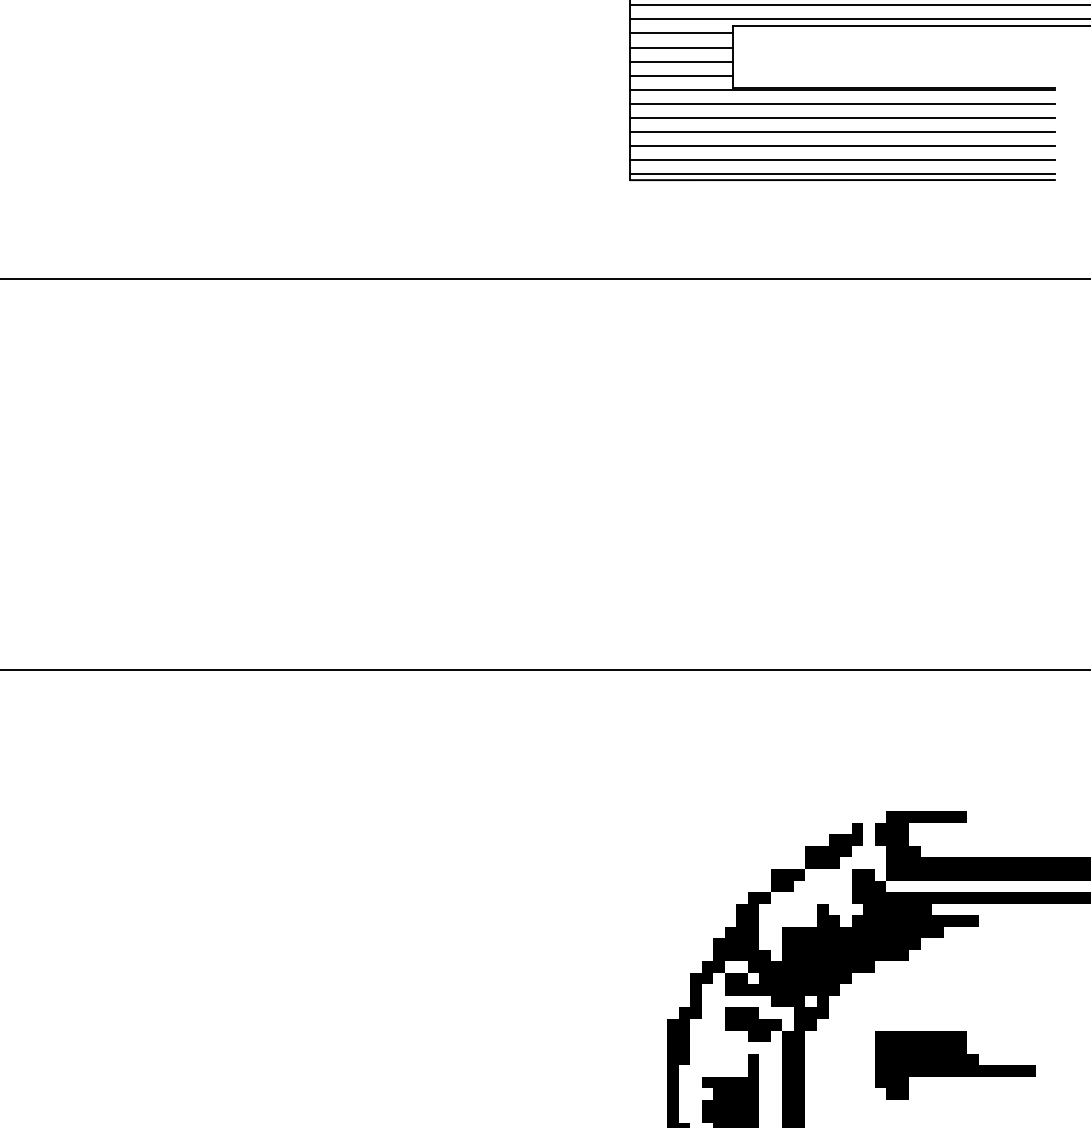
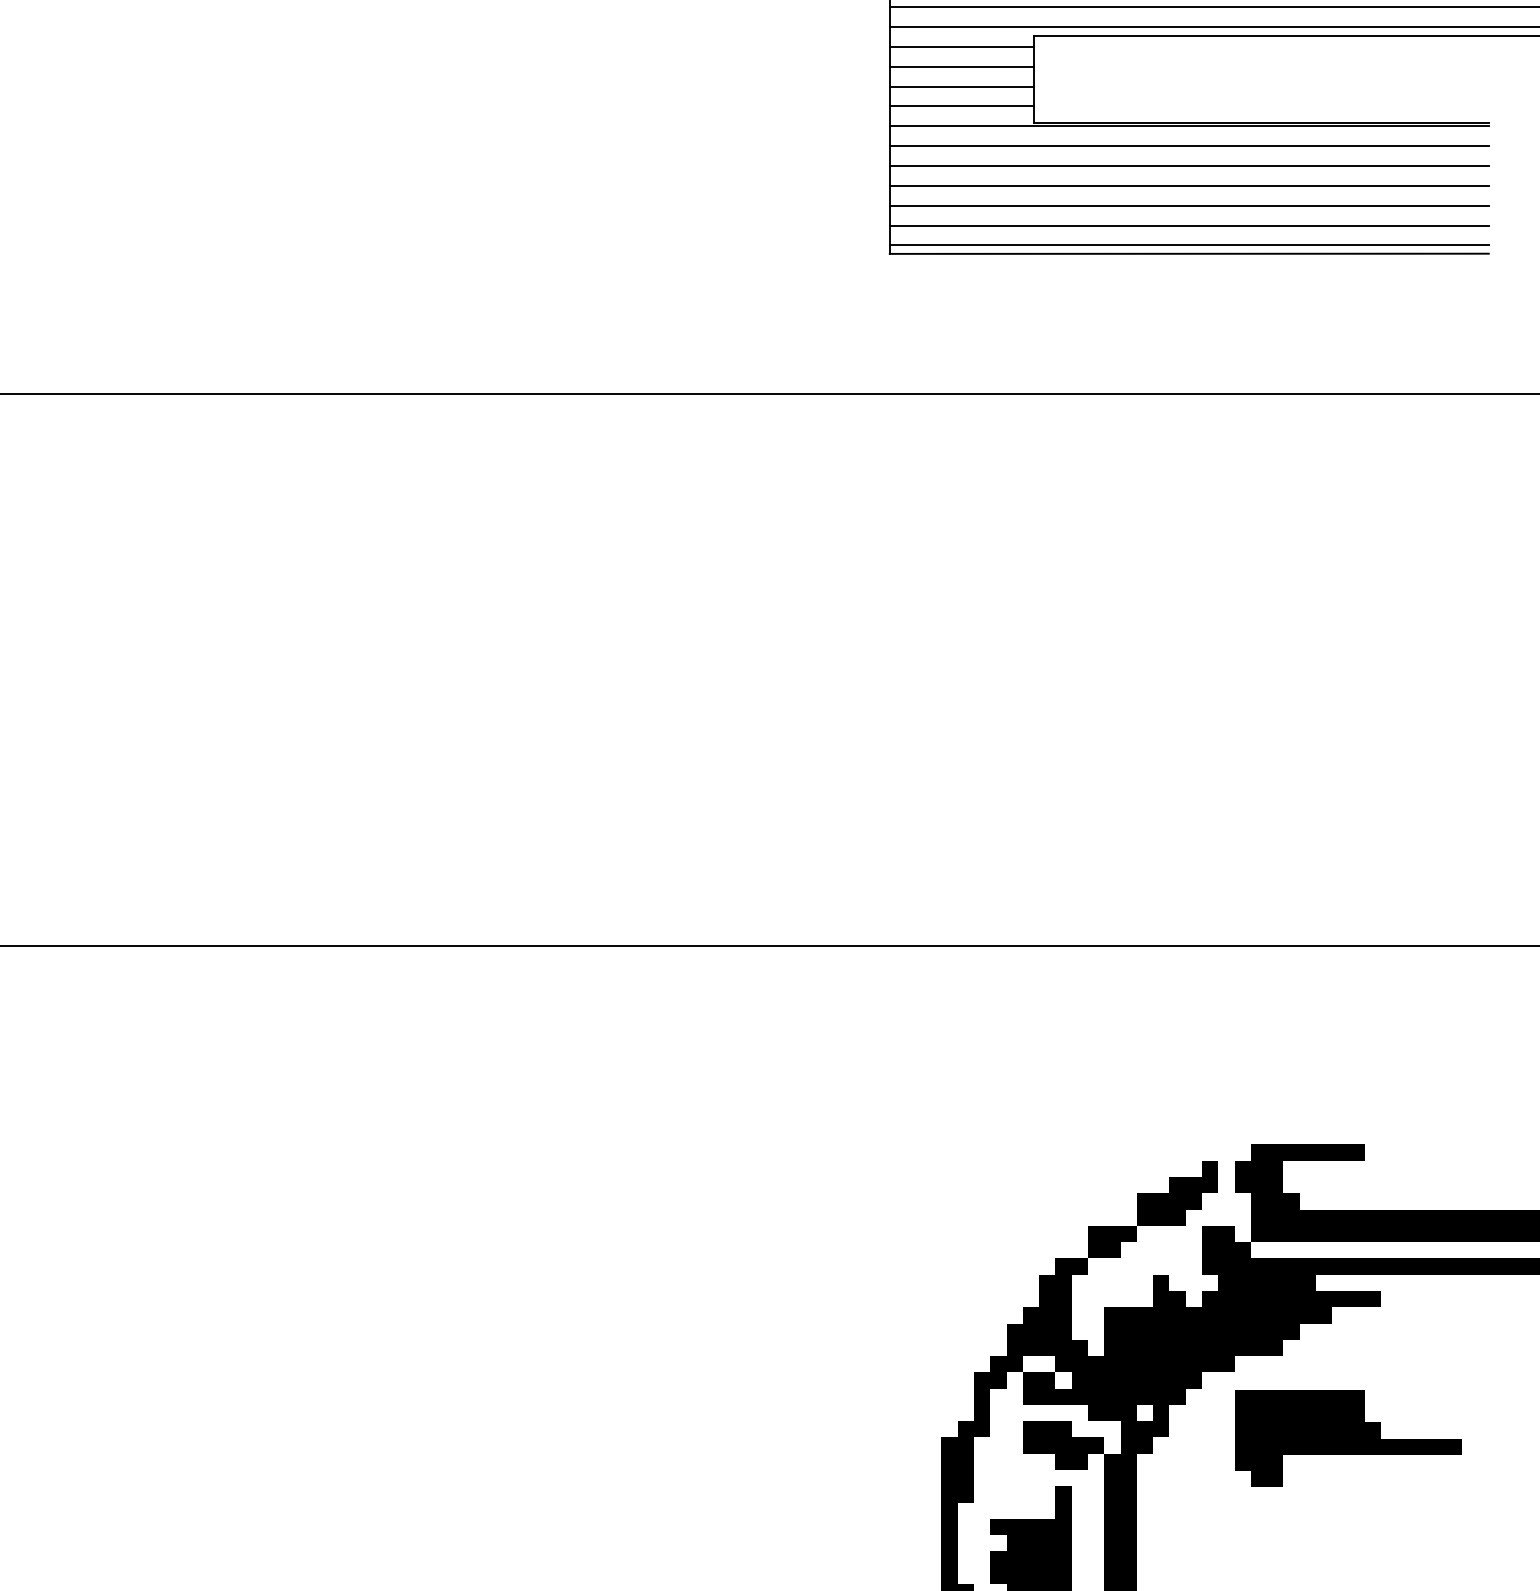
part: (955, 1065) -> (1348, 1438), moved

